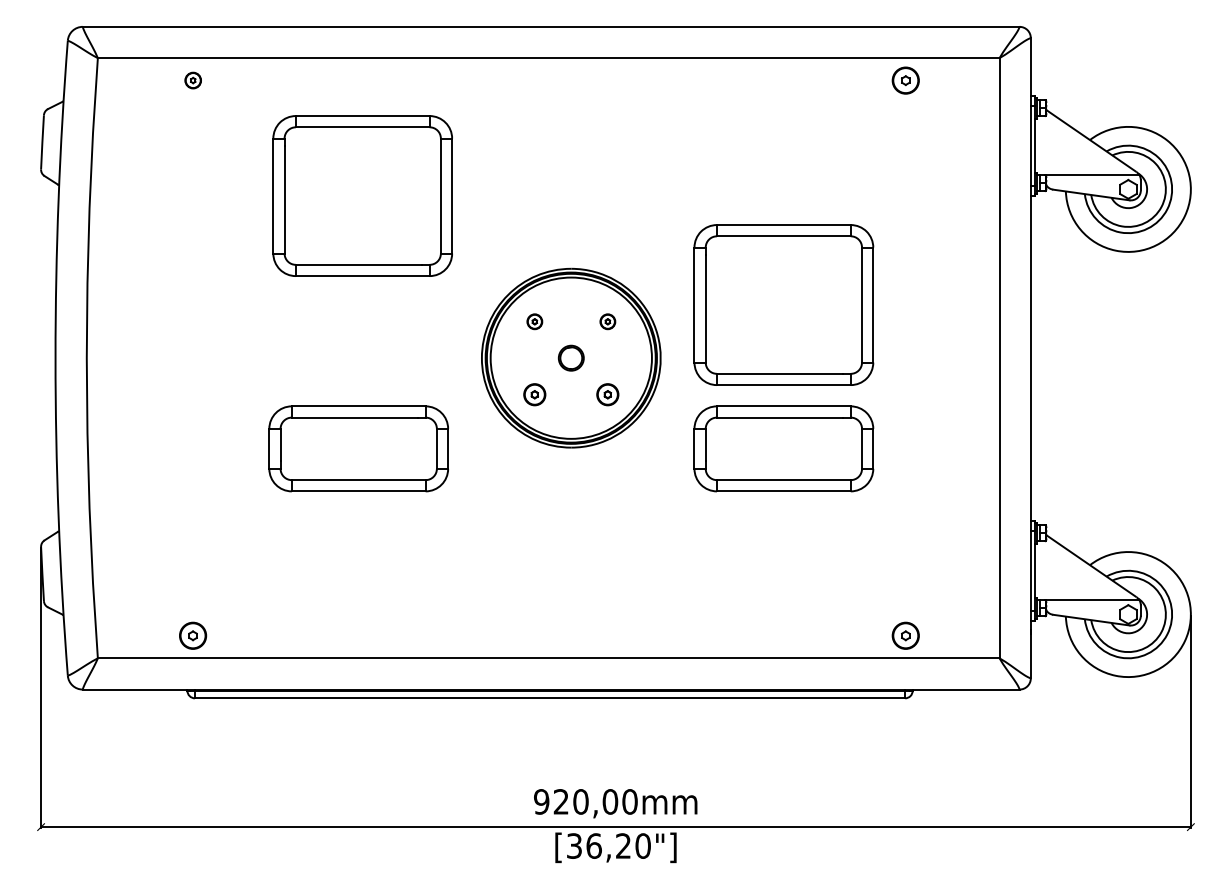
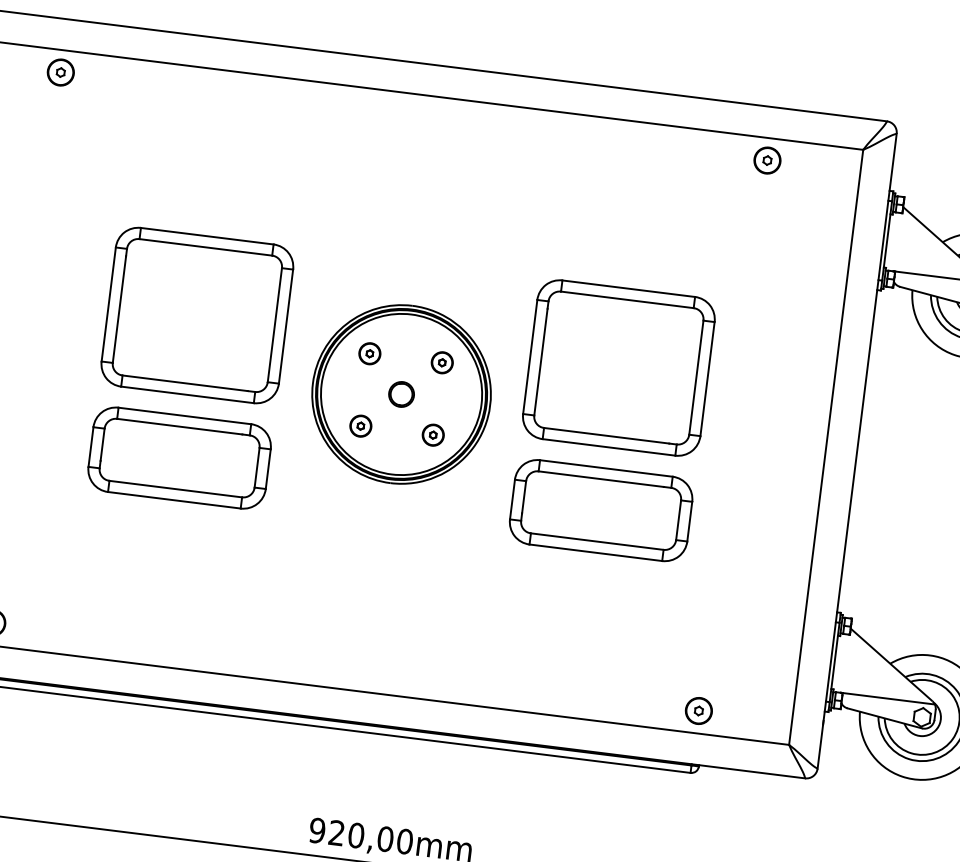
part: (193, 80) -> (61, 72), size x1.67
part: (362, 195) -> (197, 314), moved
part: (534, 321) -> (369, 353), size x1.43
part: (607, 321) -> (441, 362), size x1.43

